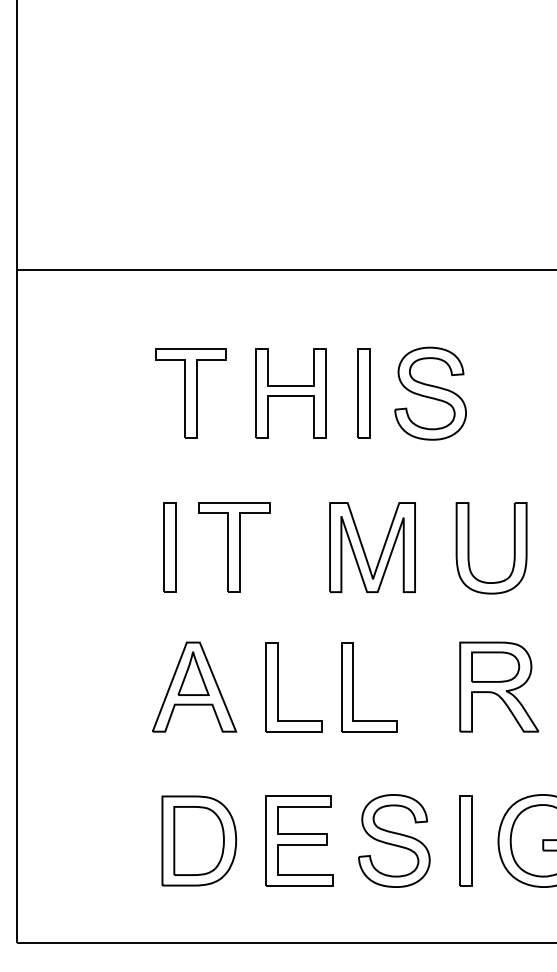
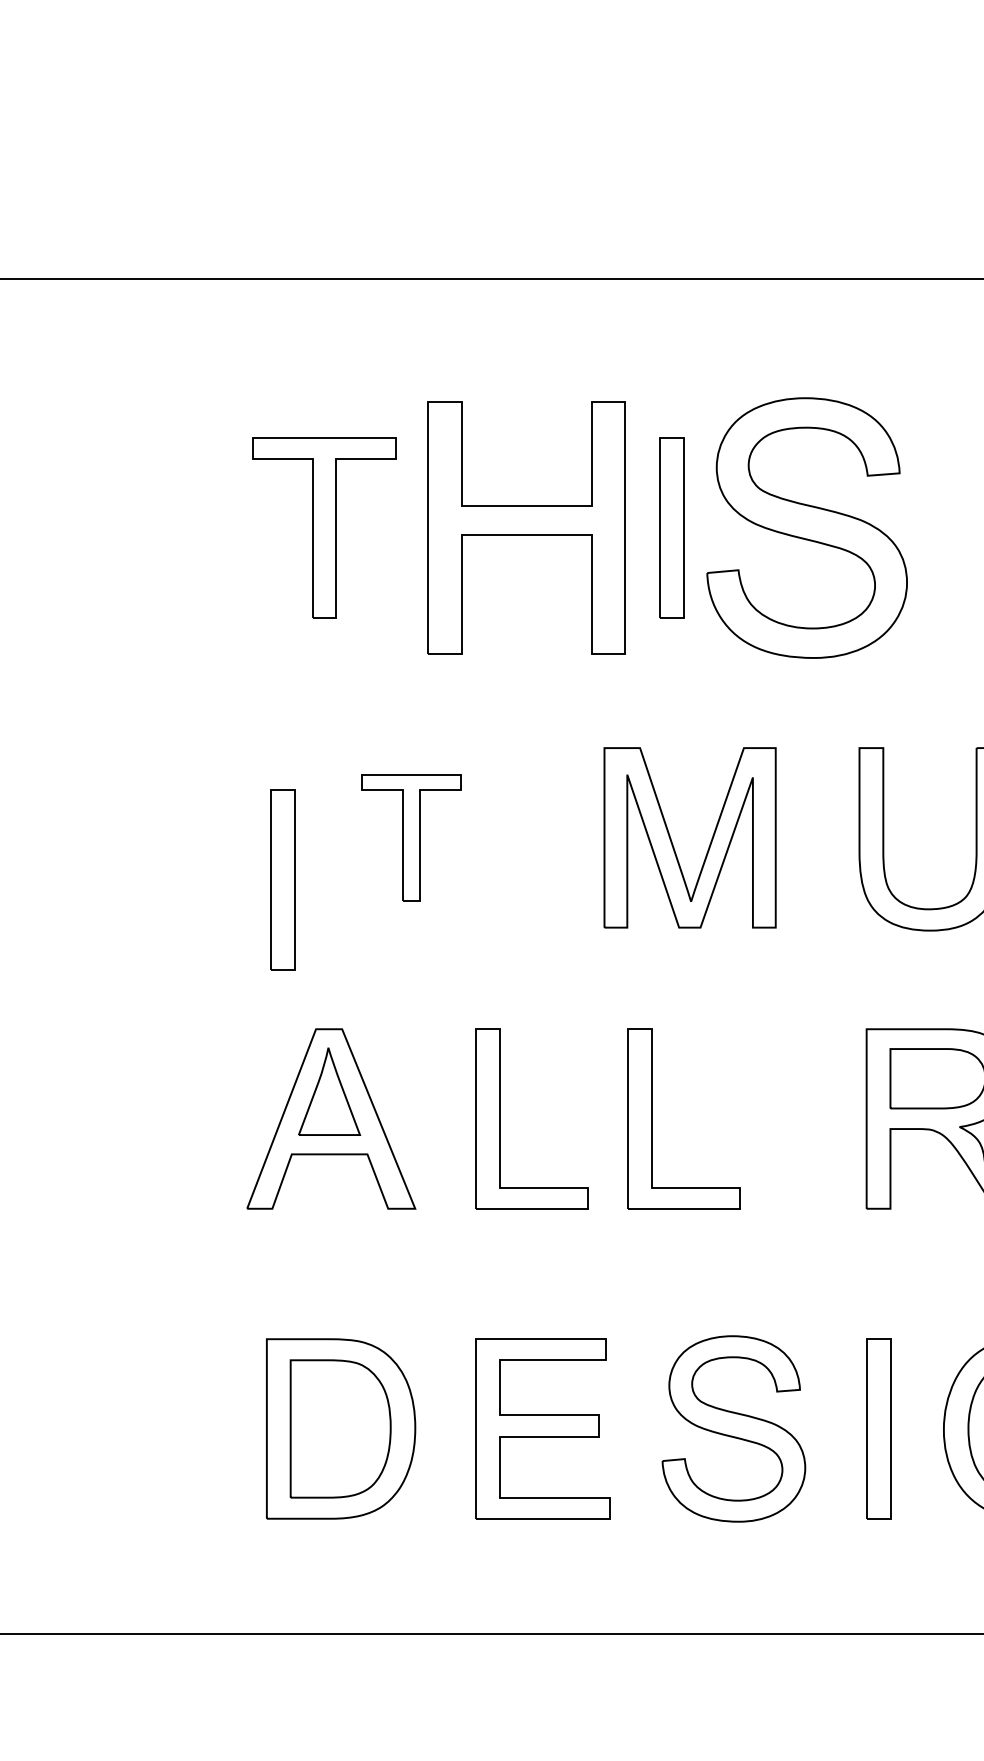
part: (290, 393) -> (524, 527), size x1.4
part: (430, 393) -> (806, 527), size x1.4
part: (169, 547) -> (281, 879), moved
part: (234, 547) -> (411, 837), size x0.7

